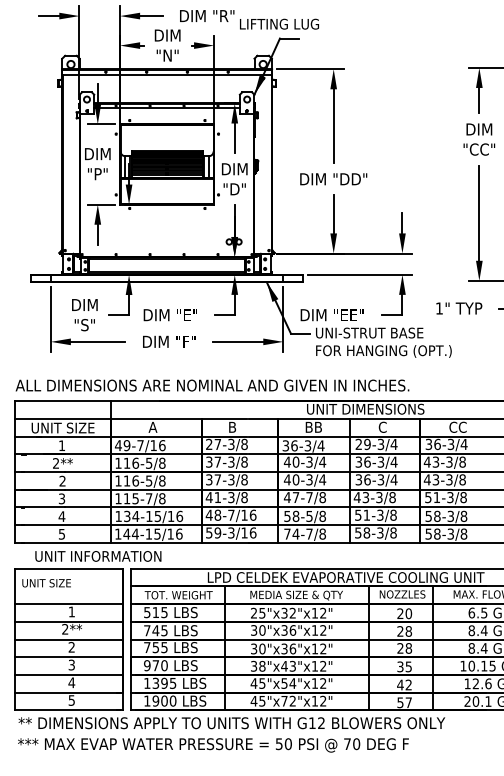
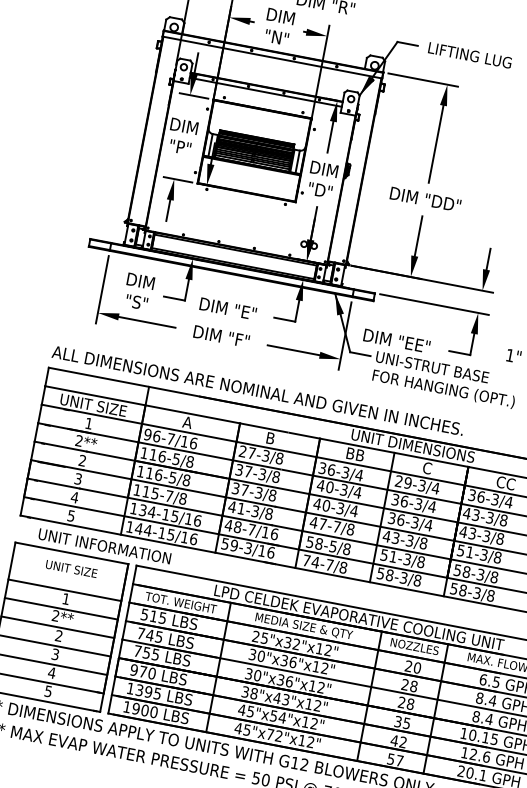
text: (279, 23) -> (470, 54), moved
text: (122, 445) -> (152, 435), 49-7/16 -> 96-7/16
text: (46, 583) -> (71, 569), moved

